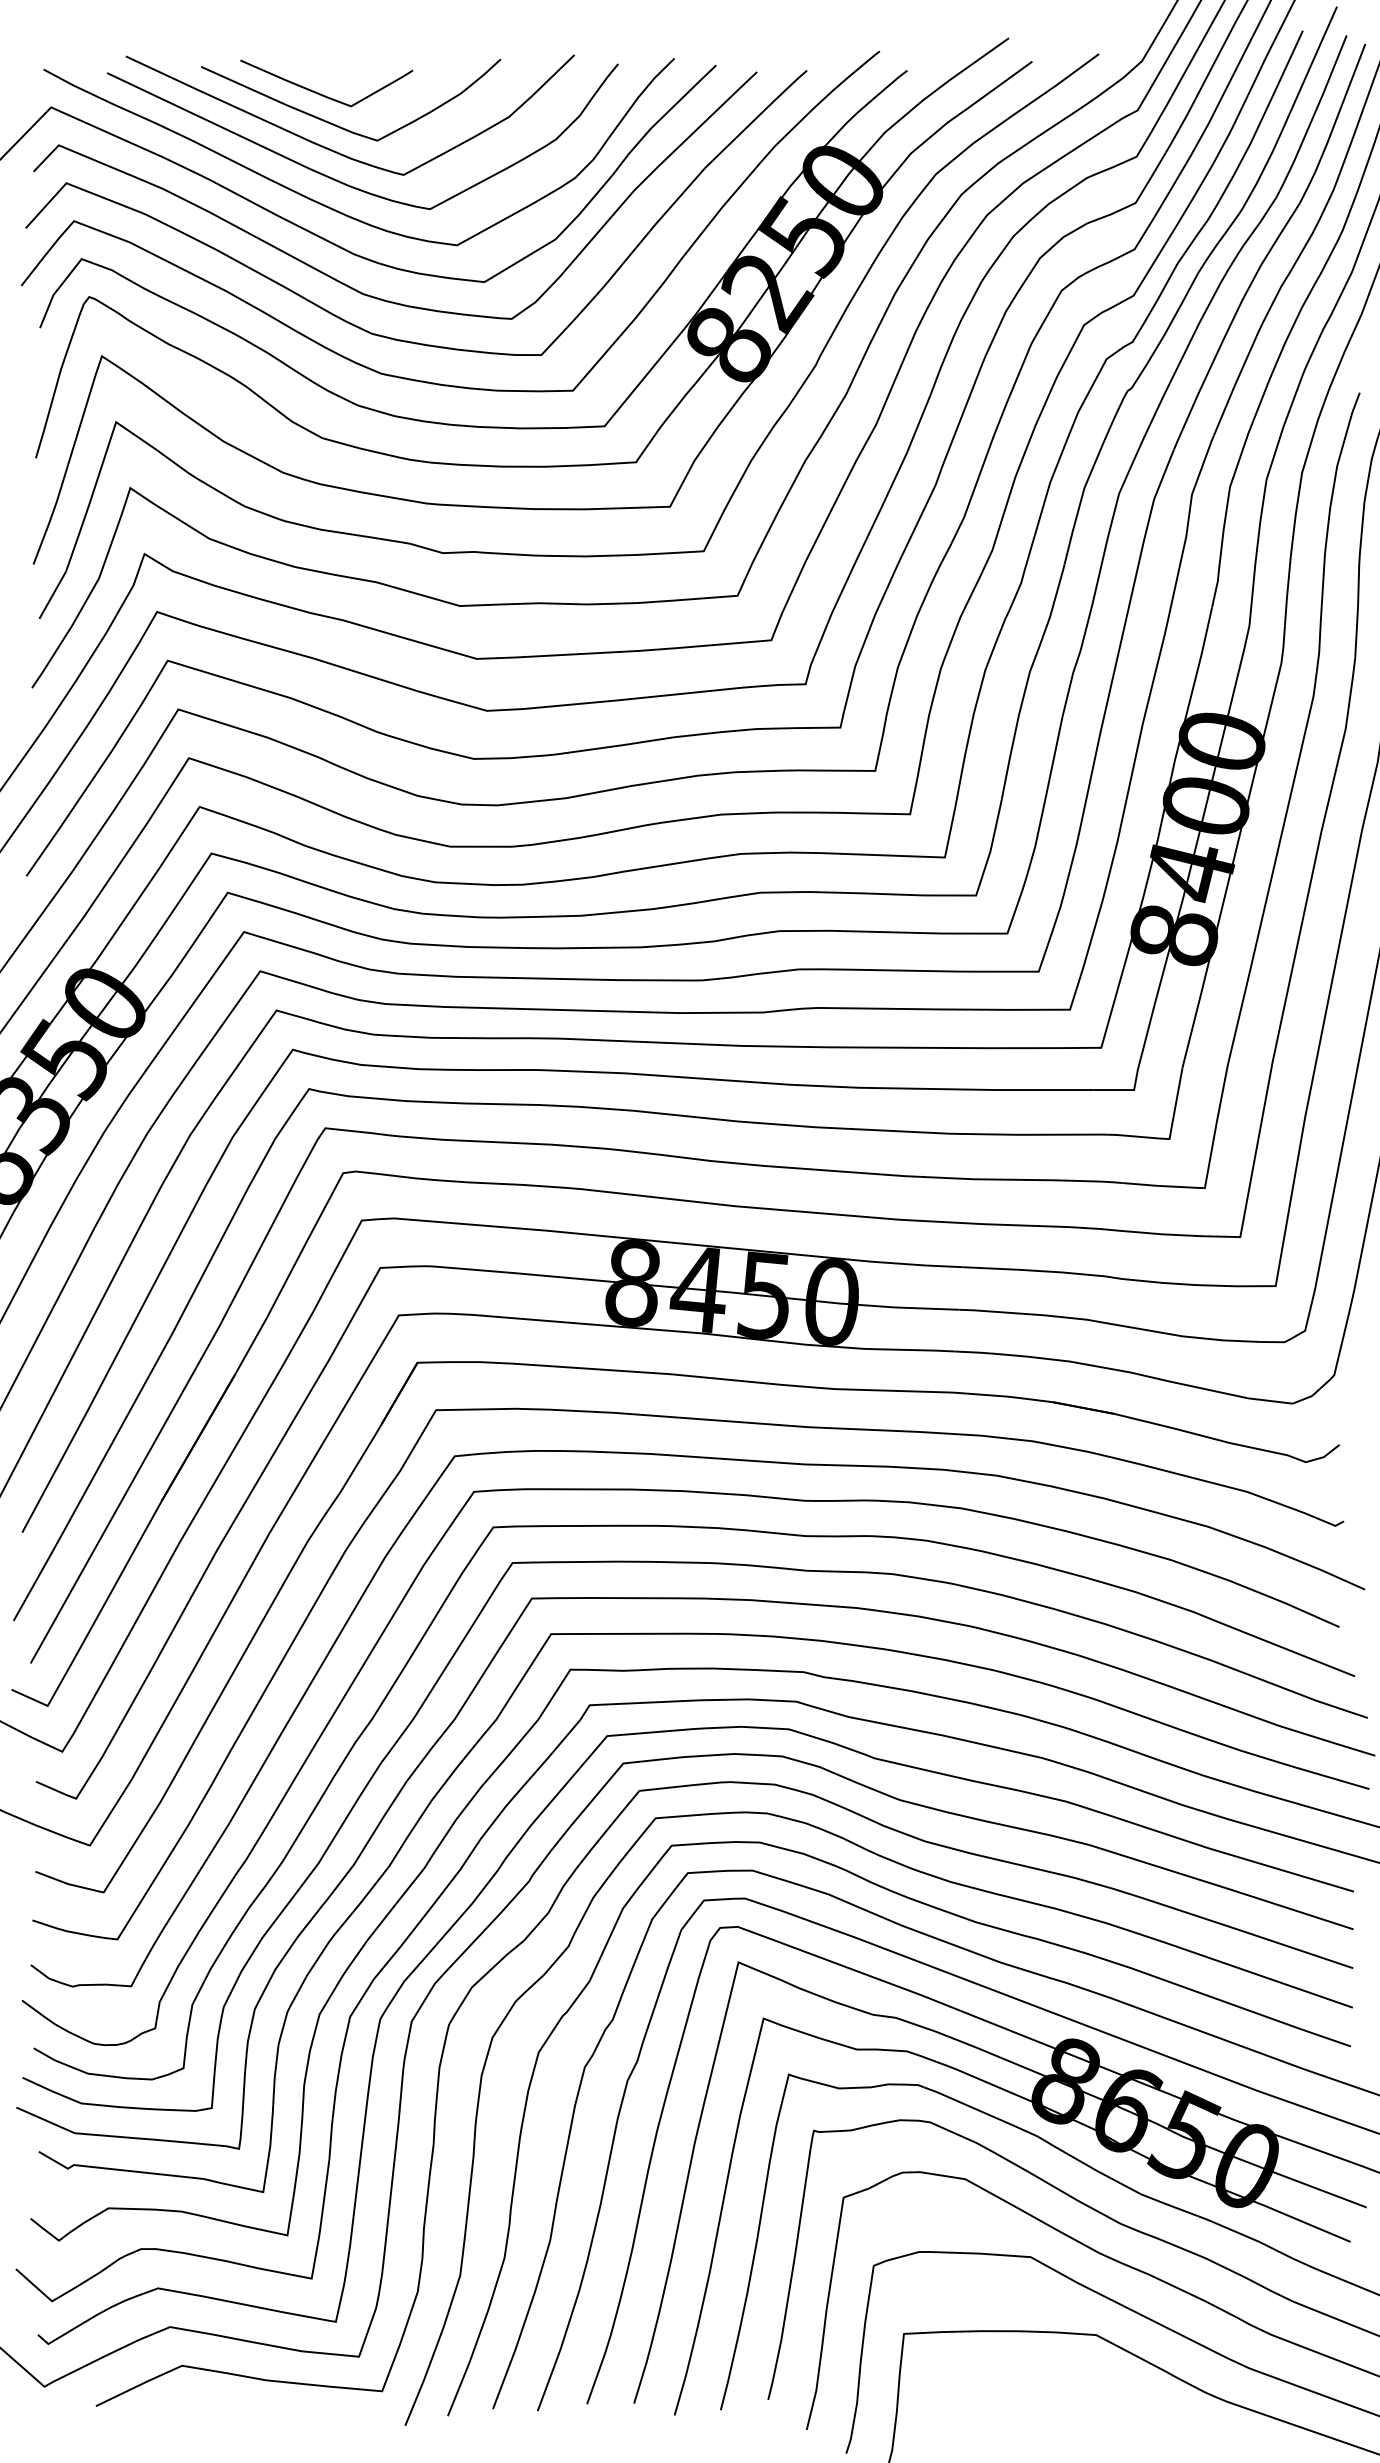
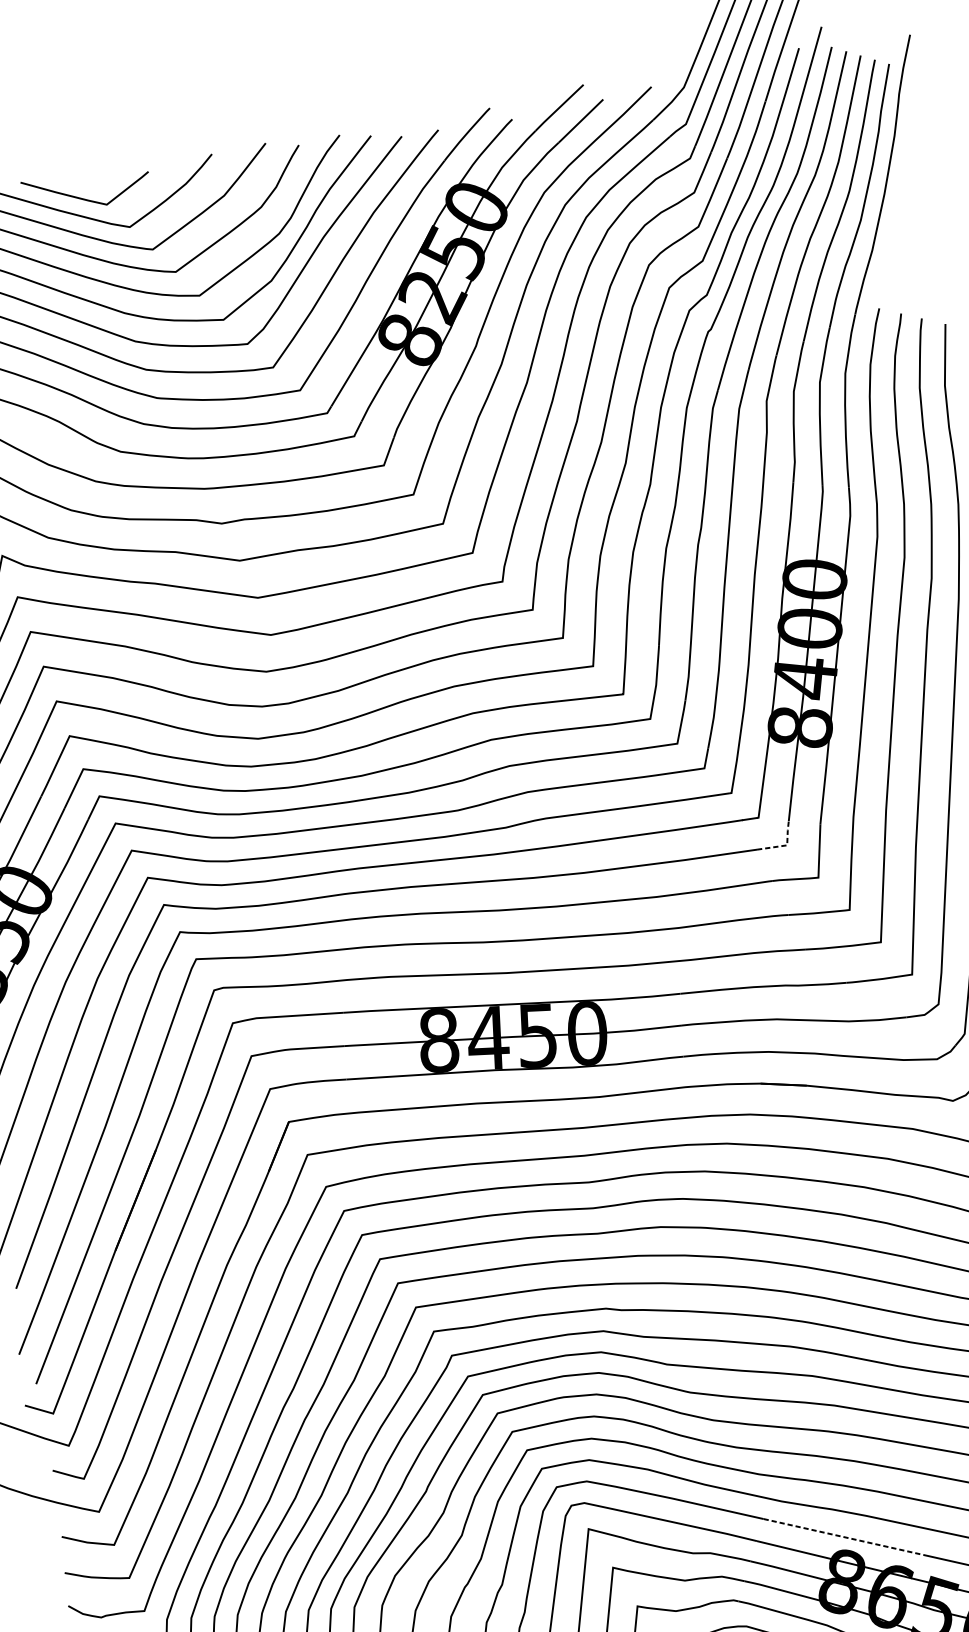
line: (1131, 1090) -> (785, 845), solid -> dashed
line: (1076, 2022) -> (843, 1537), solid -> dashed

